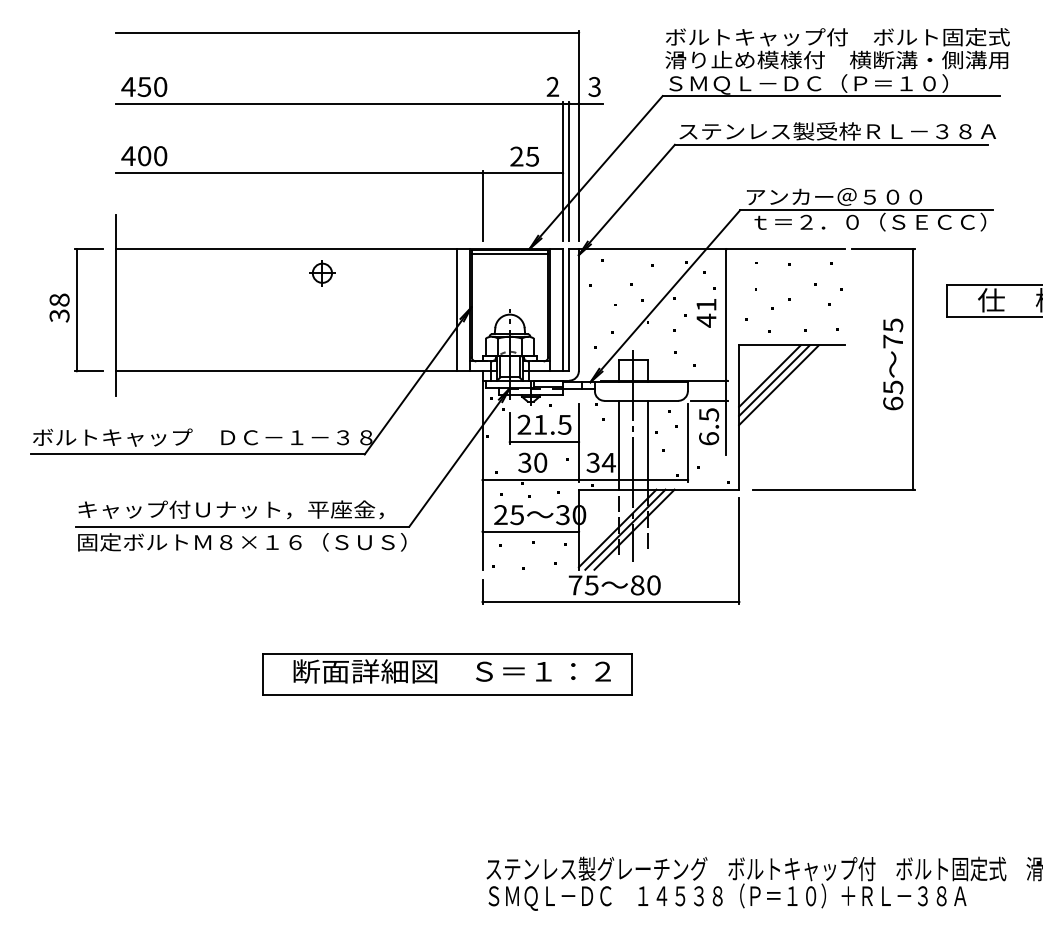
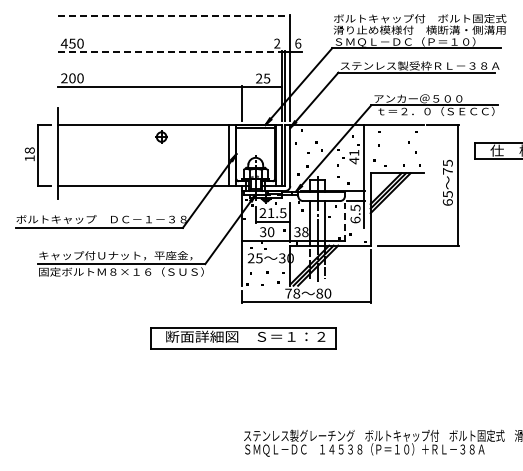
line: (348, 32) -> (174, 16), solid -> dashed
text: (595, 86) -> (298, 43), 3 -> 6
line: (340, 102) -> (170, 51), solid -> dashed
text: (126, 156) -> (63, 78), 400 -> 200
text: (58, 315) -> (29, 158), 38 -> 18
line: (686, 443) -> (344, 222), solid -> dashed
text: (607, 463) -> (304, 232), 34 -> 38
line: (531, 531) -> (266, 266), removed
text: (591, 585) -> (296, 293), 75 -> 78
part: (447, 674) -> (243, 338), moved

